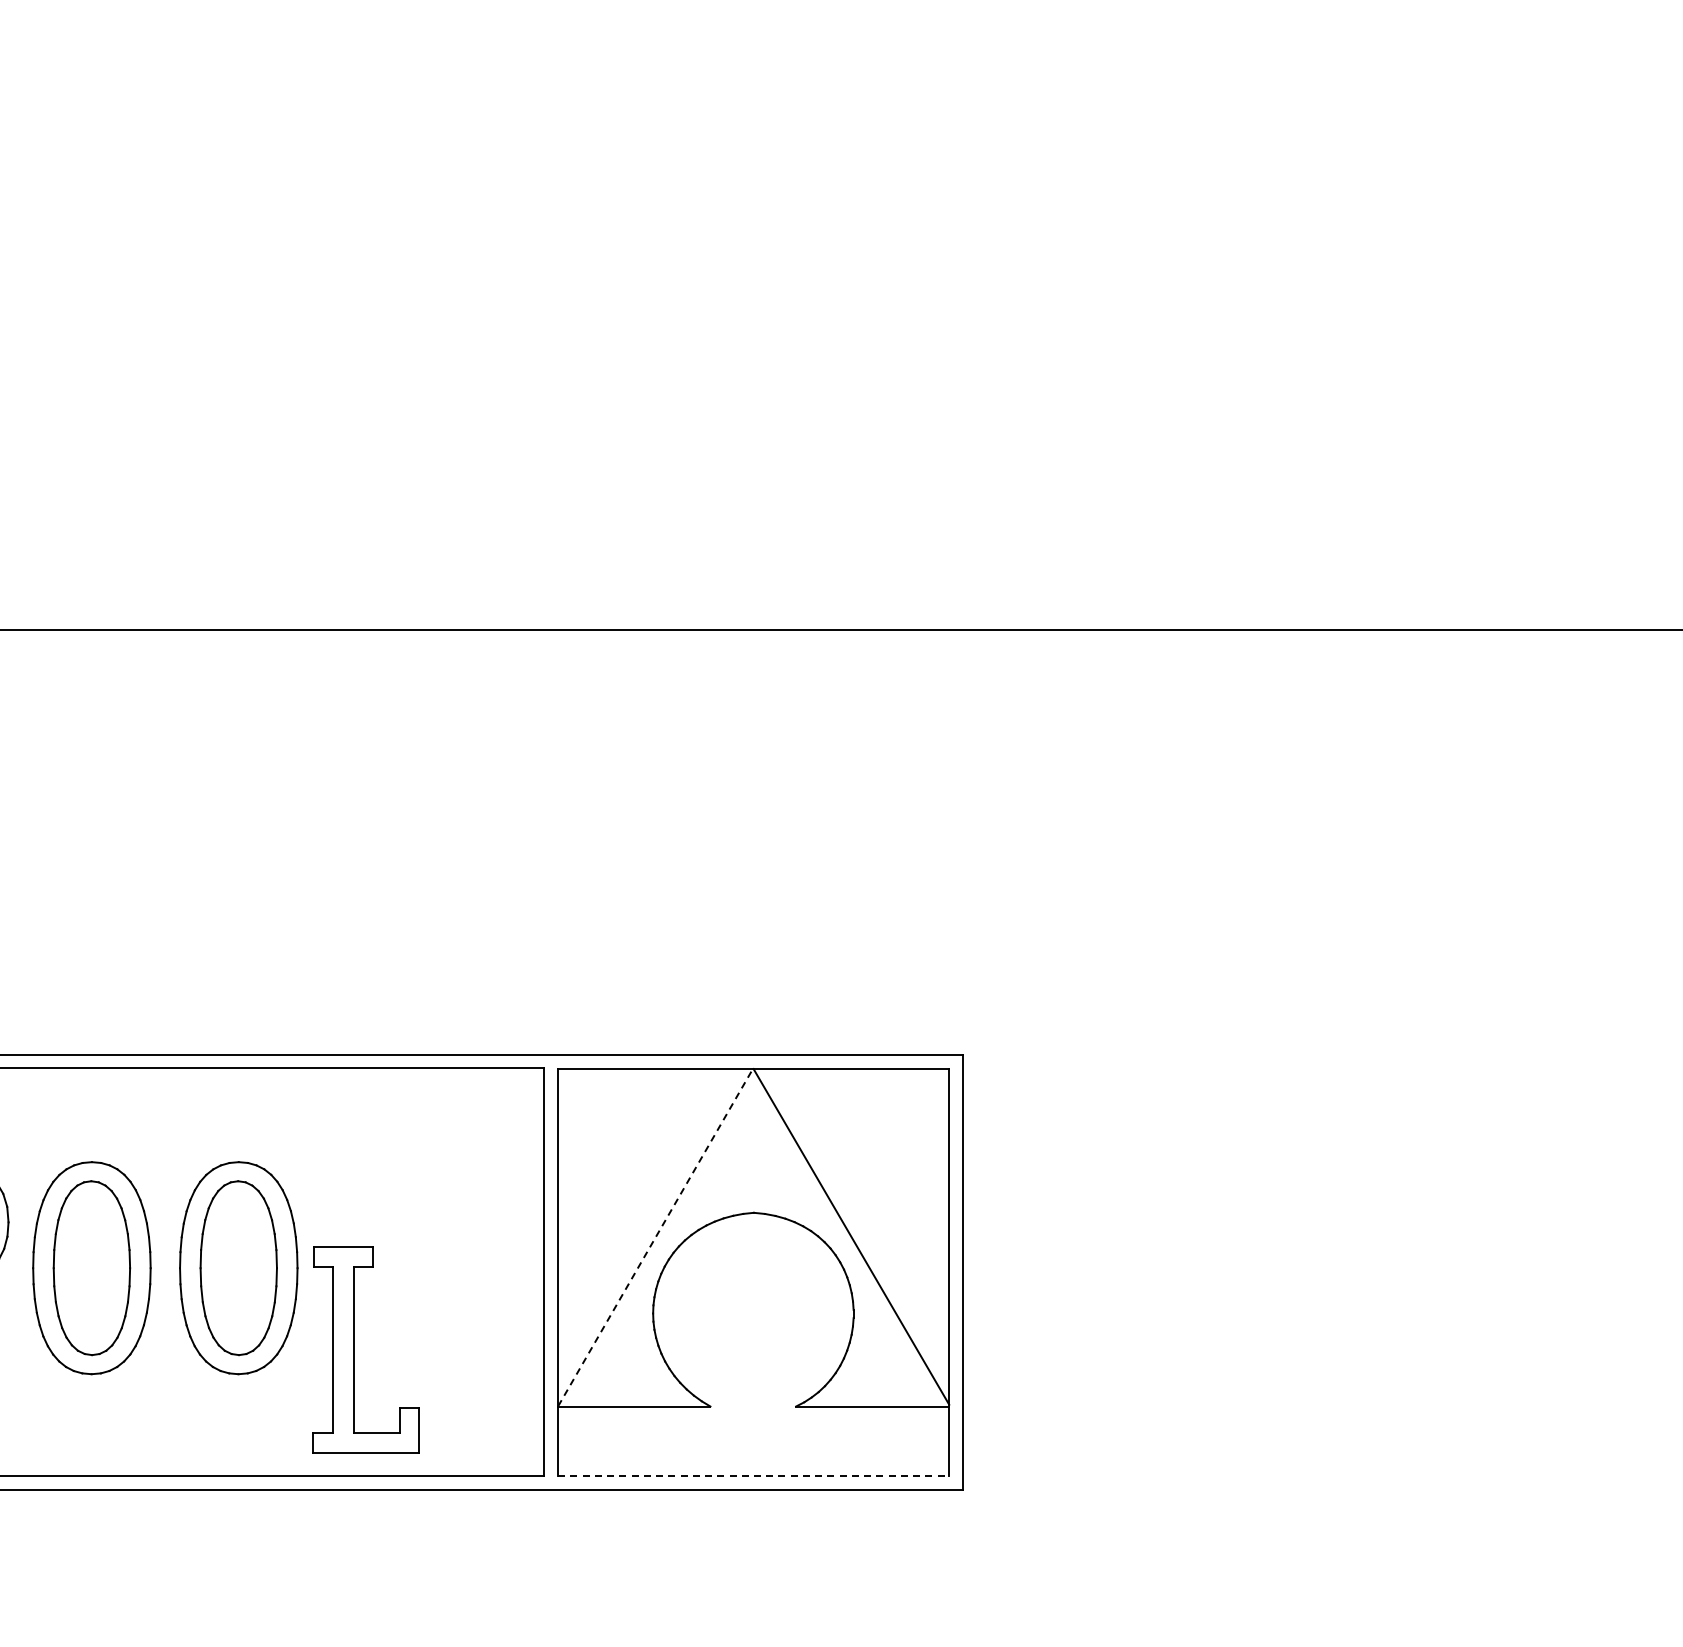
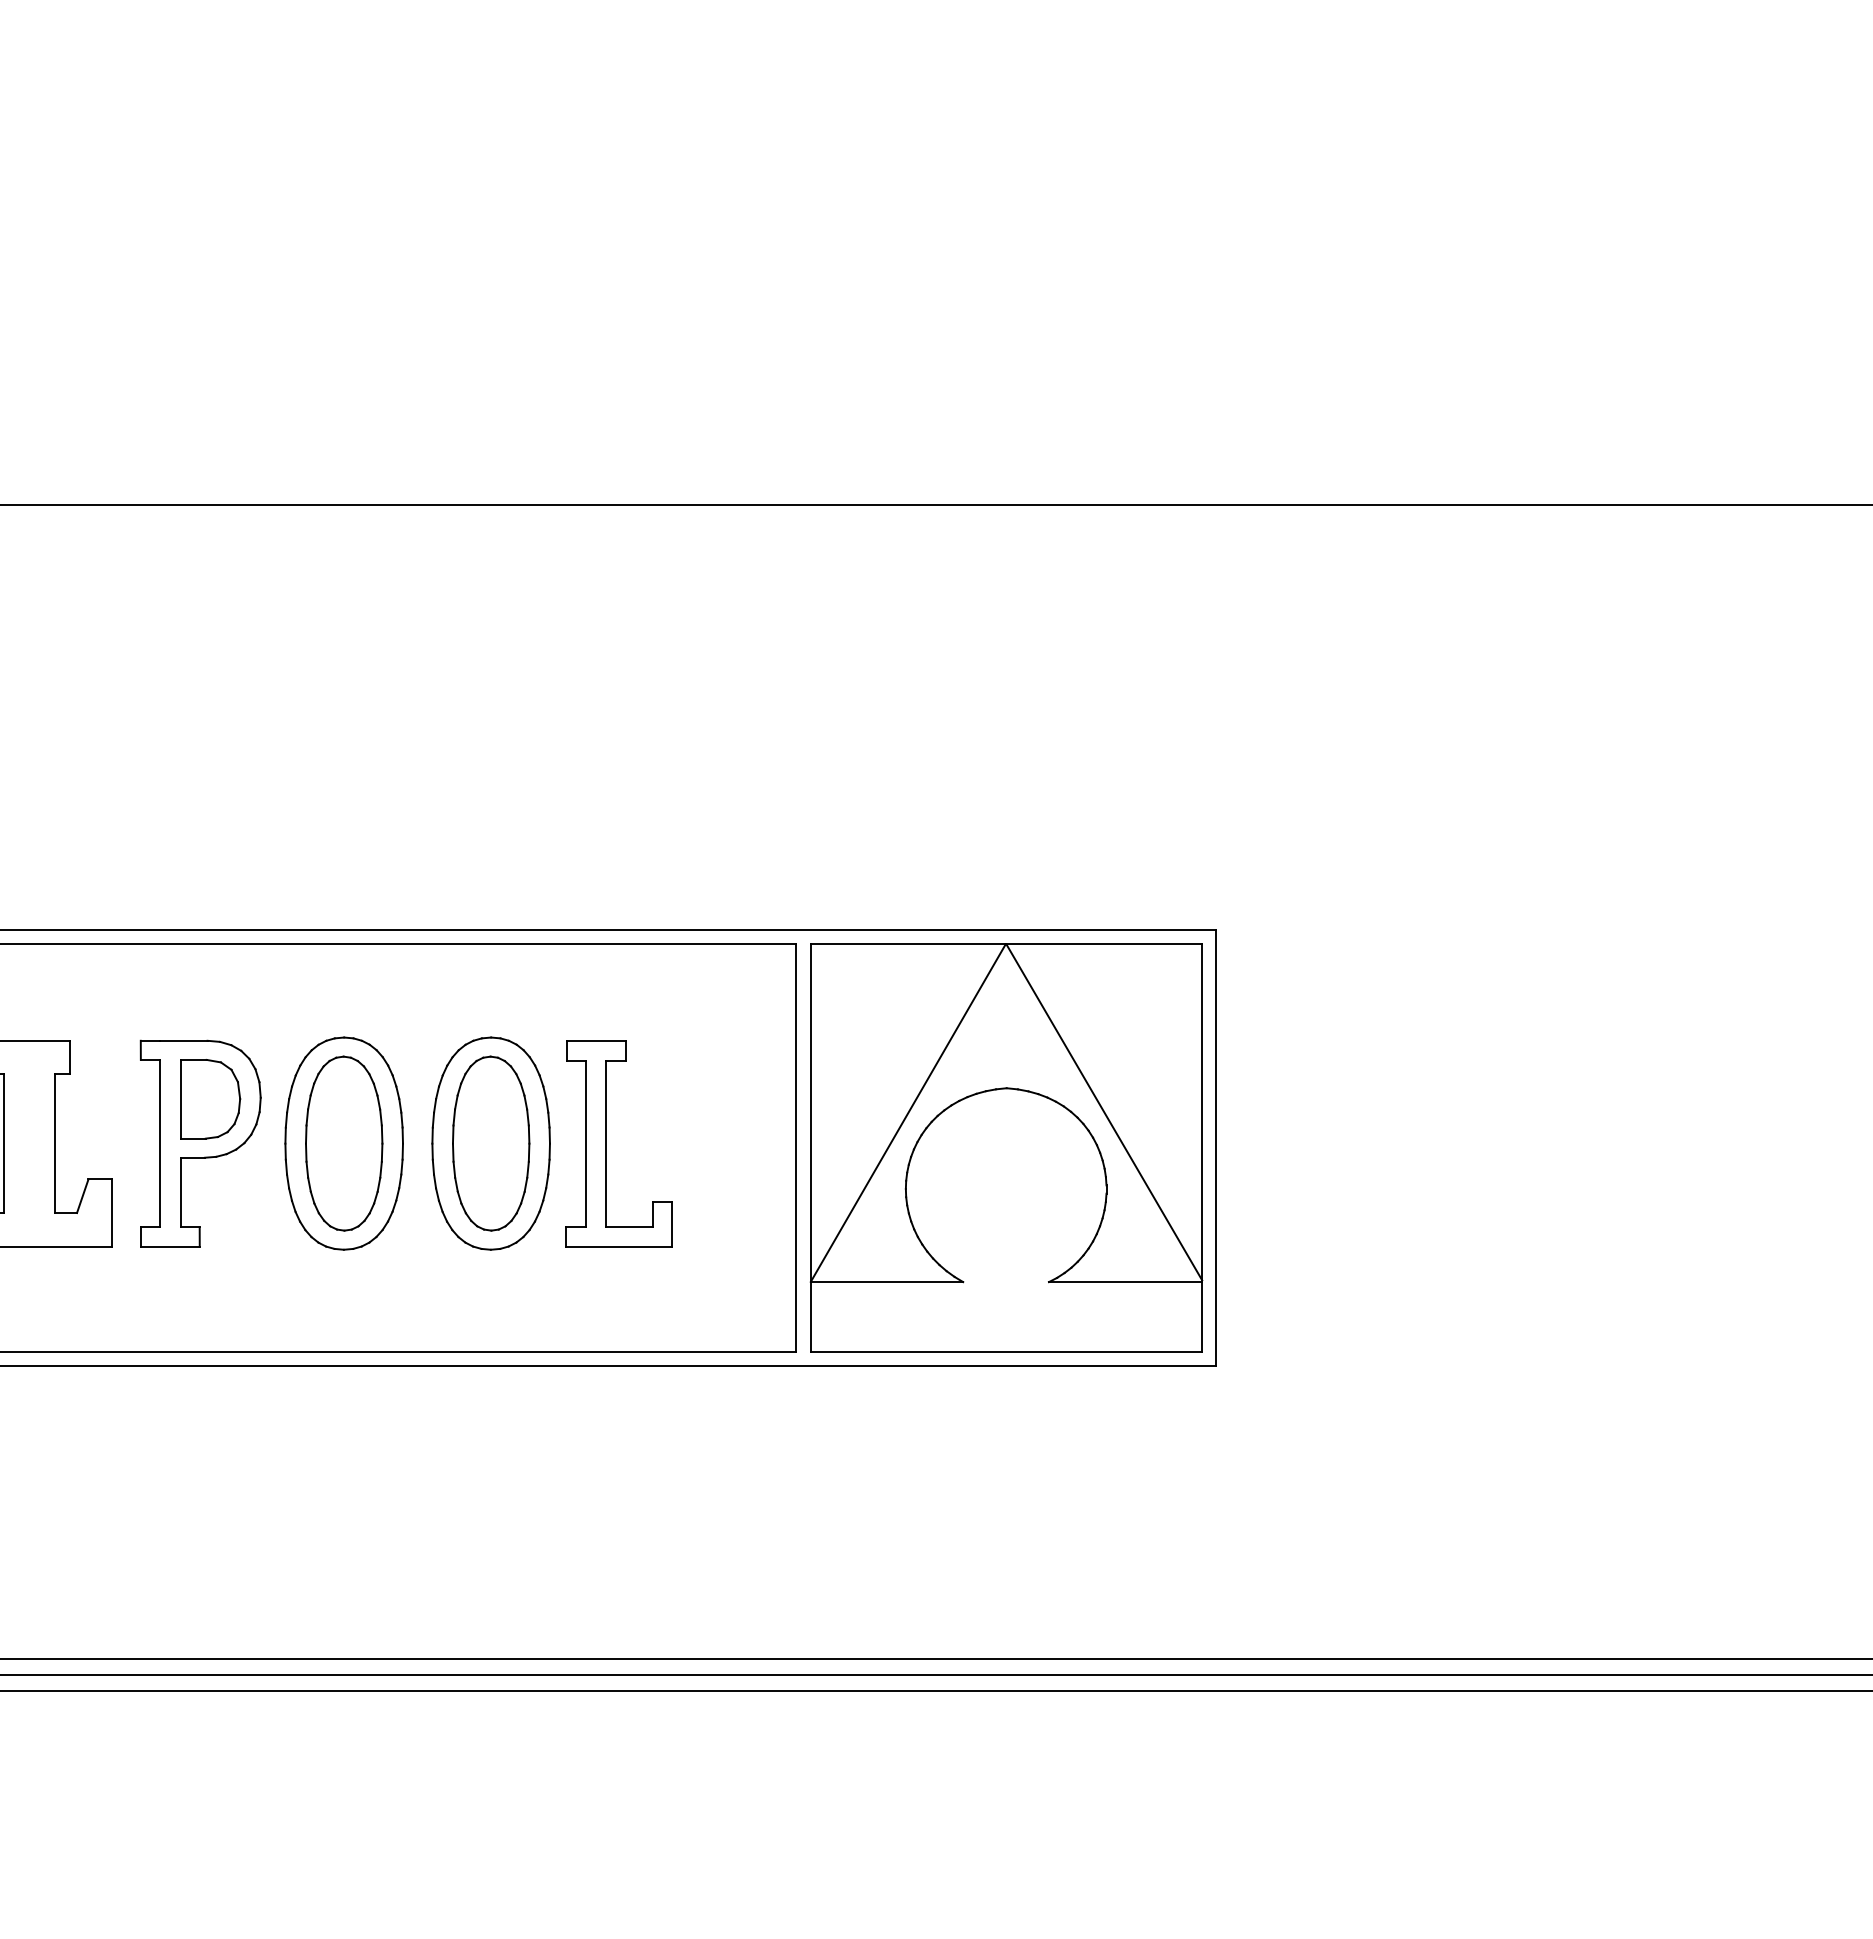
line: (655, 1238) -> (908, 1113), dashed -> solid
part: (354, 1349) -> (606, 1143), moved
line: (753, 1476) -> (1006, 1352), dashed -> solid

